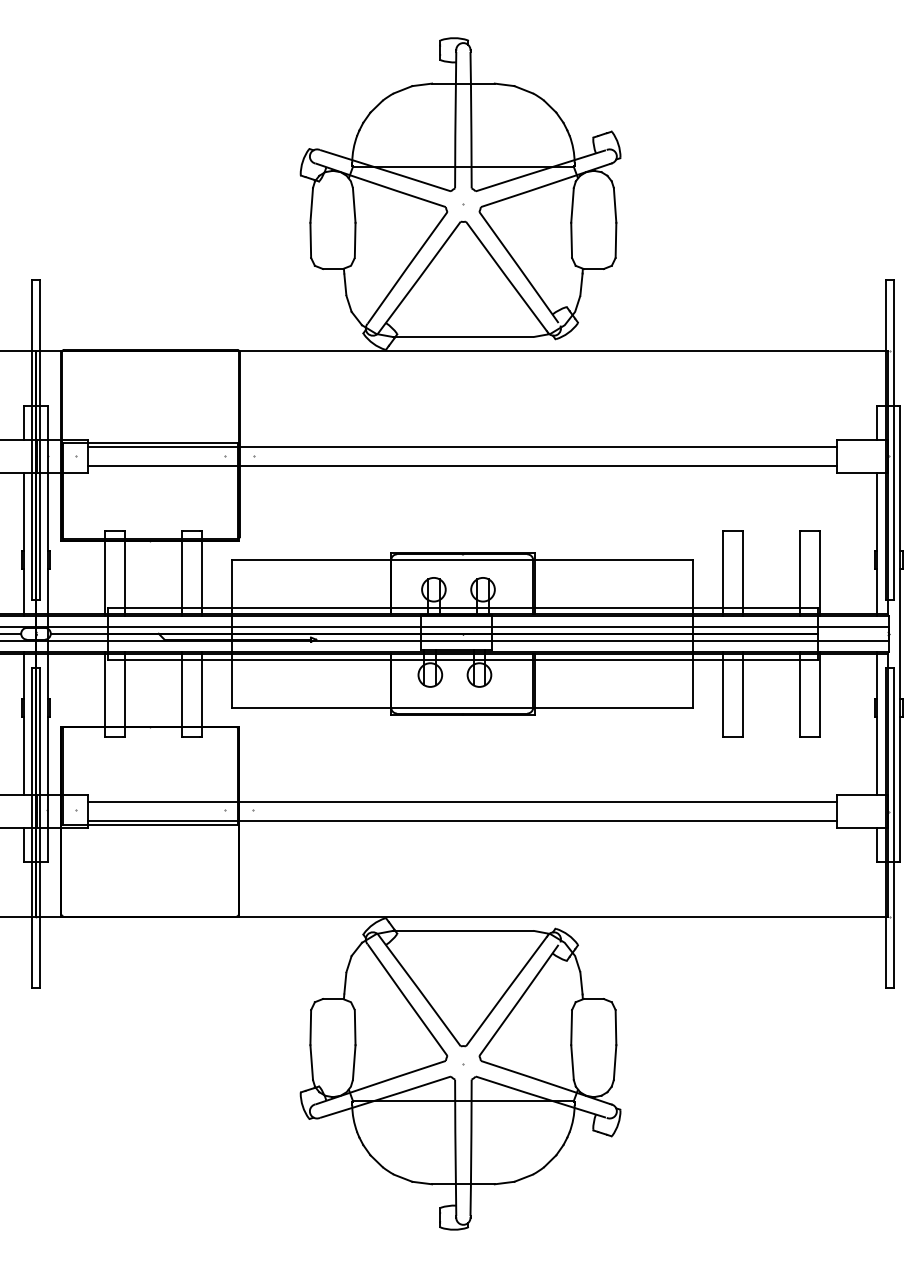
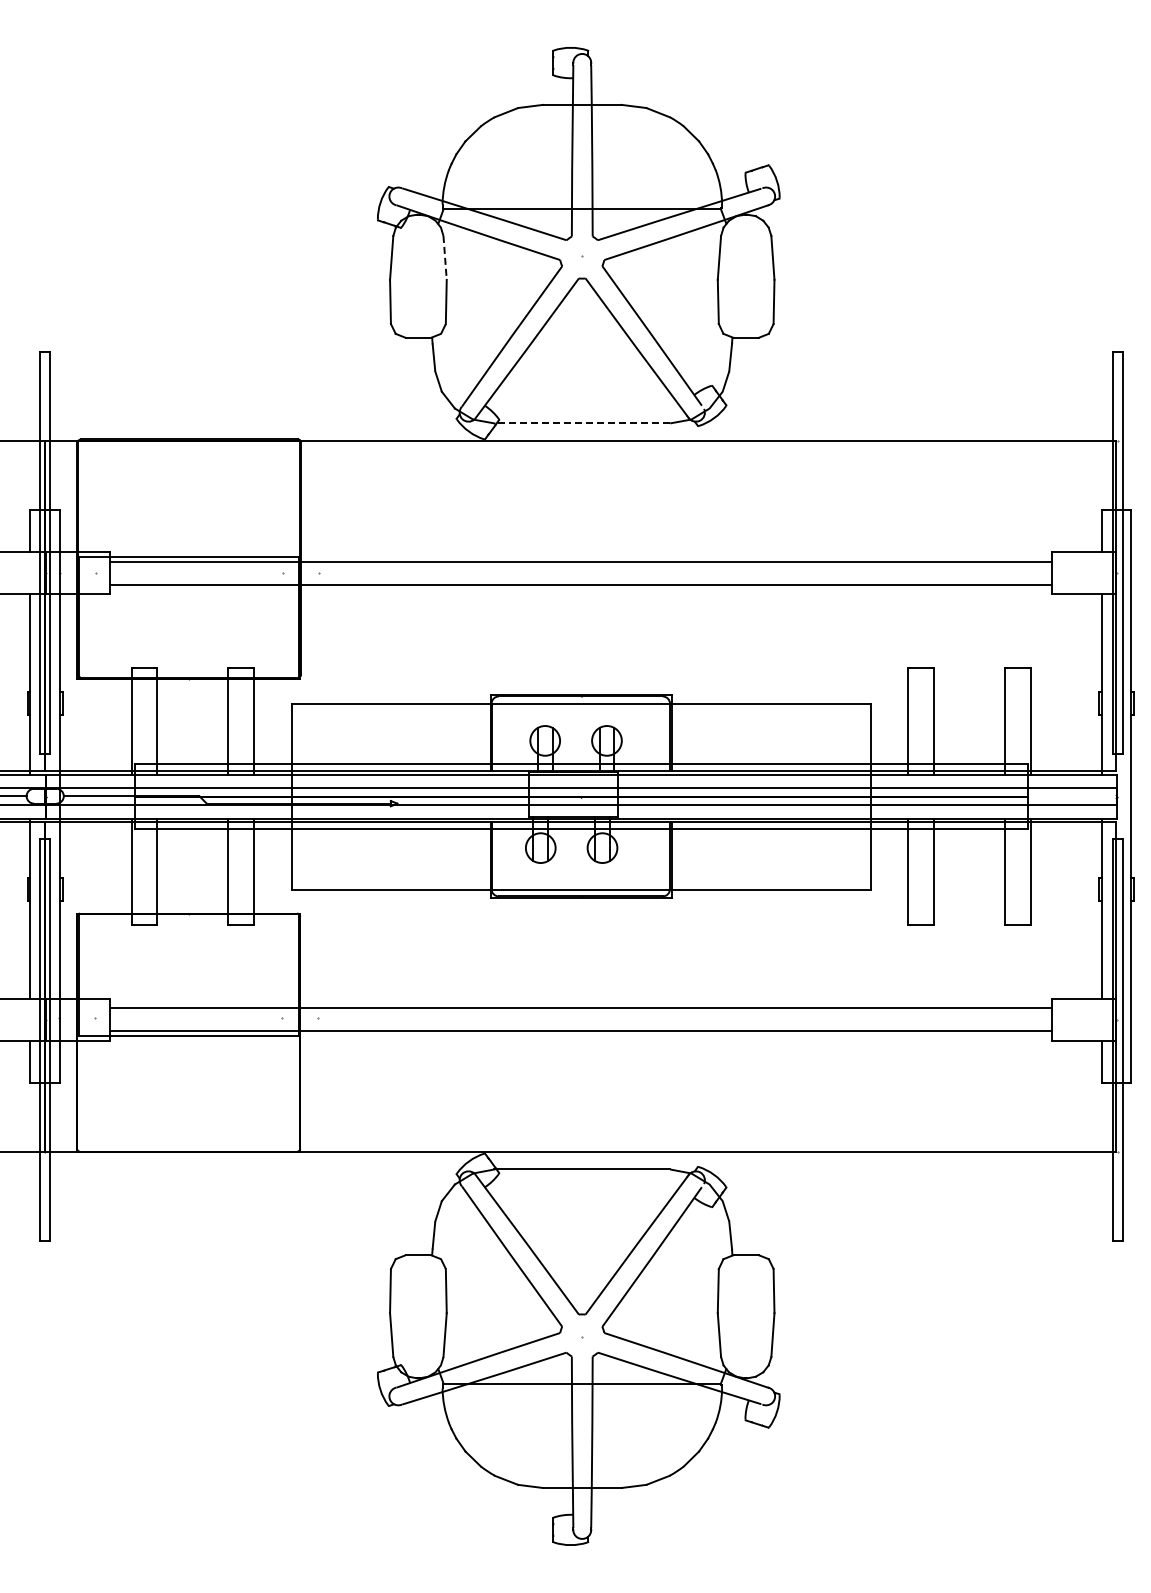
line: (354, 205) -> (445, 258), solid -> dashed
line: (463, 337) -> (582, 423), solid -> dashed

